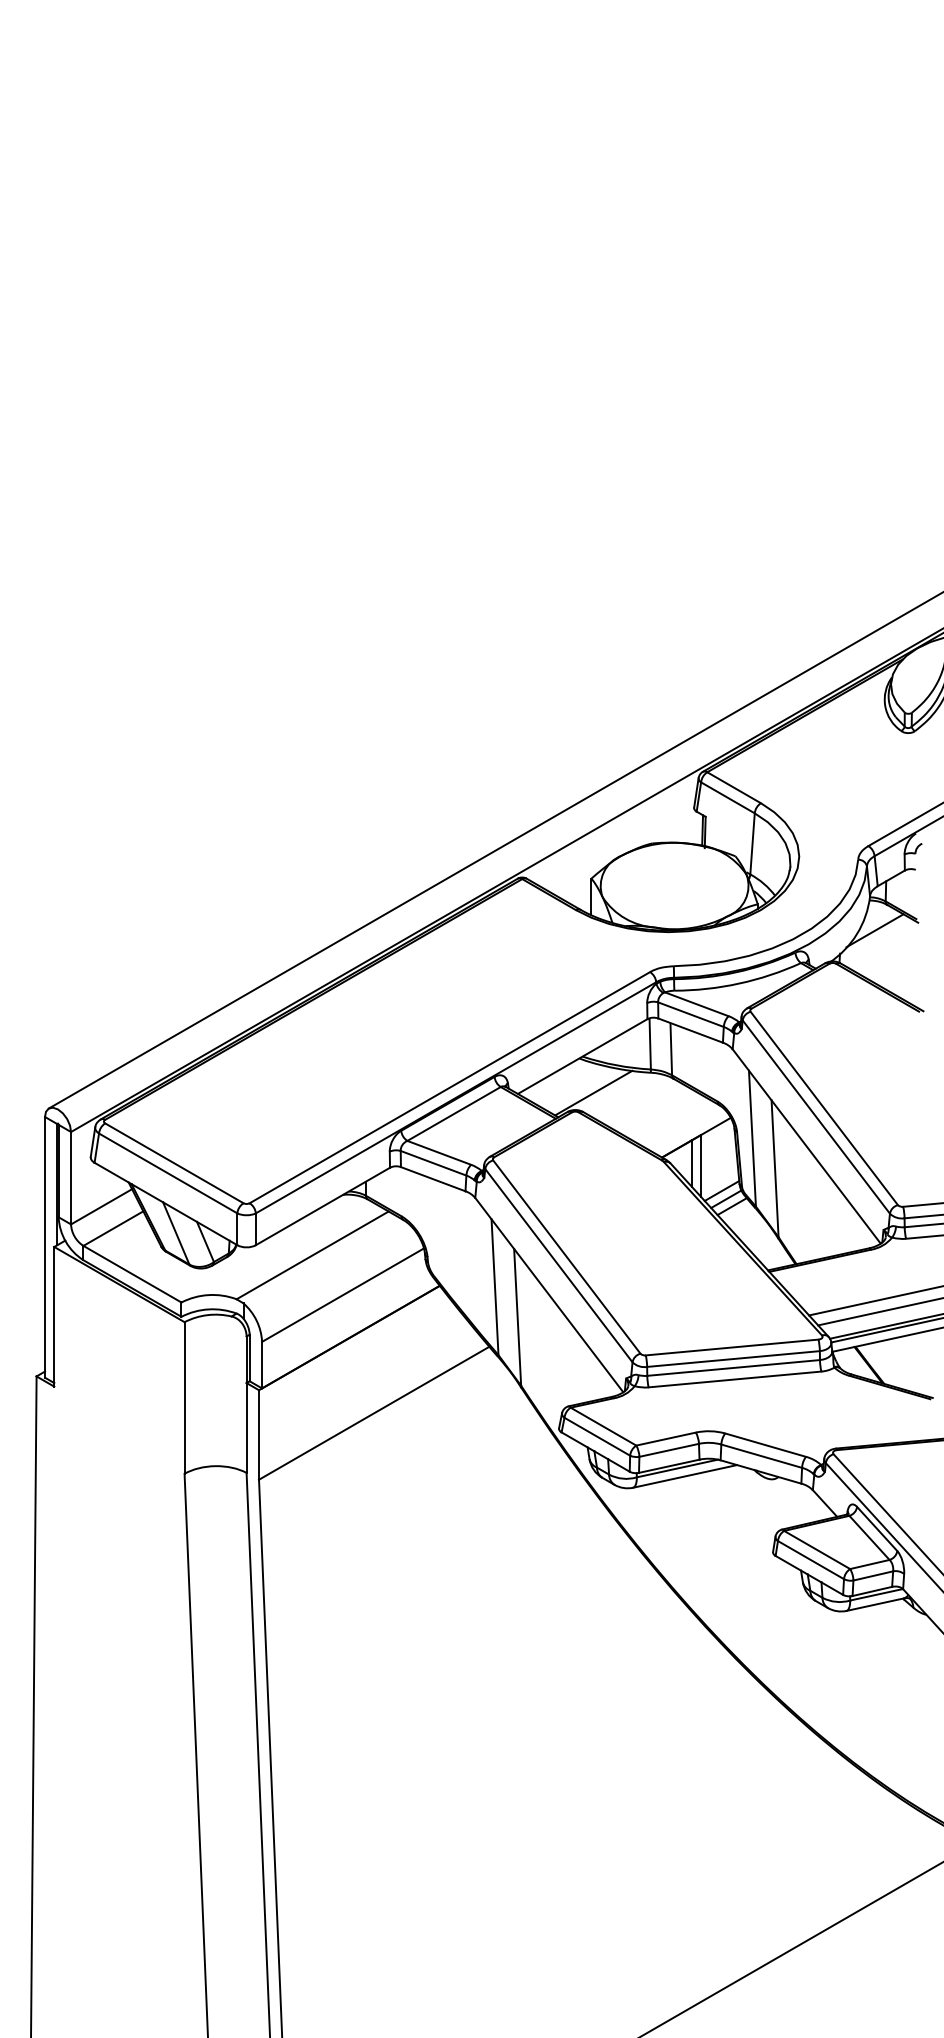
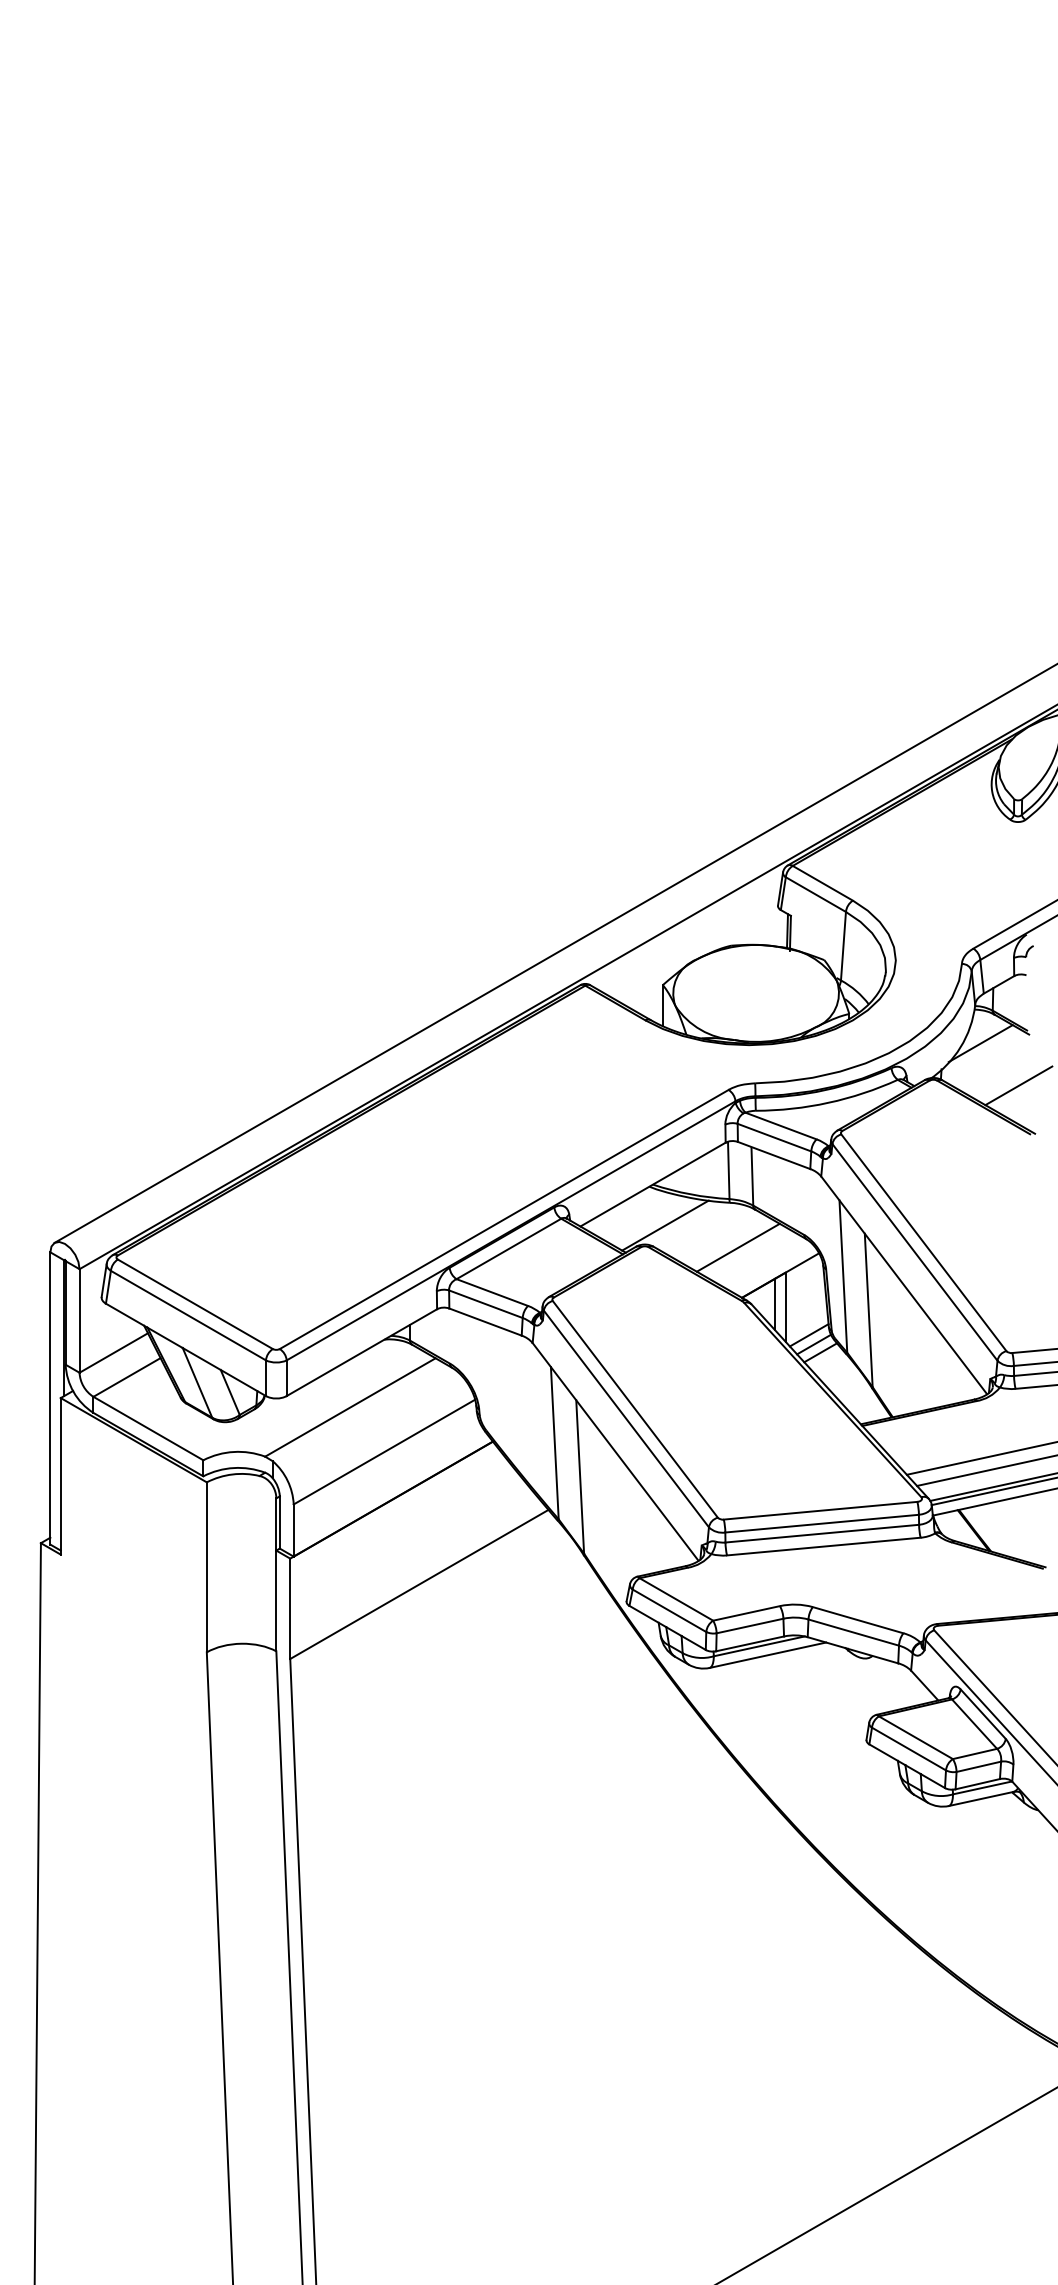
line: (908, 968) -> (1018, 1085), added
line: (658, 1112) -> (737, 1247), added

